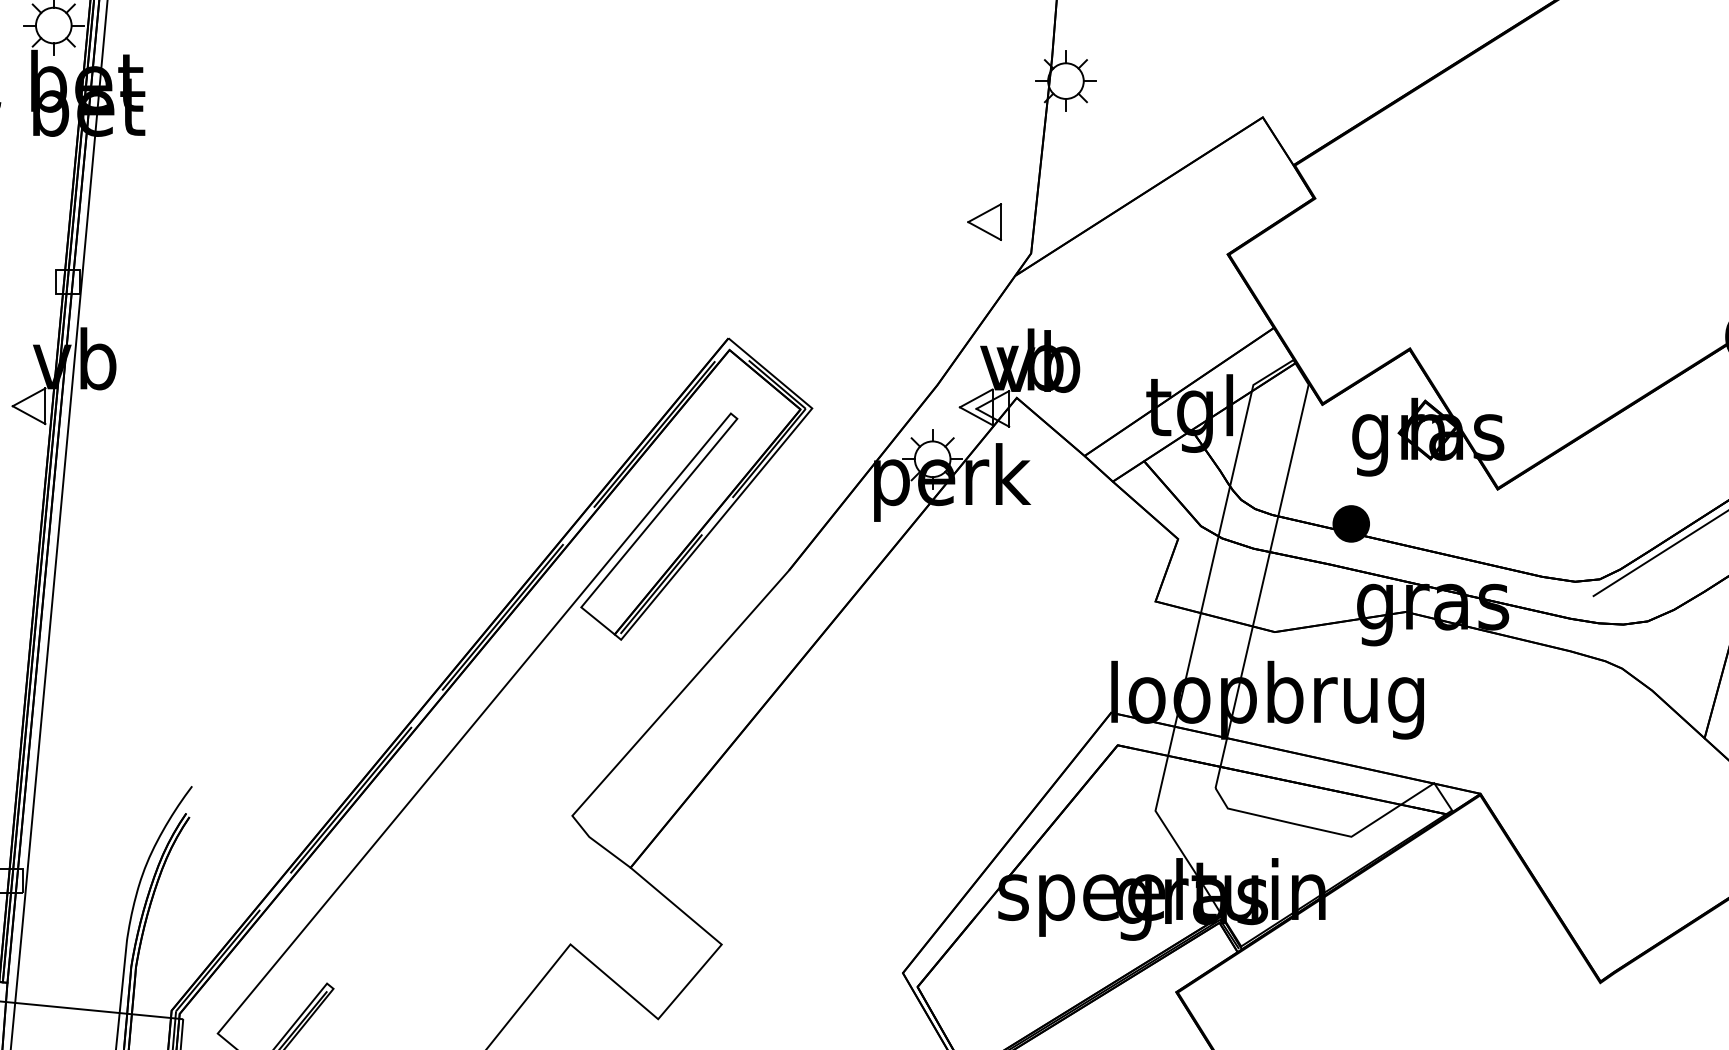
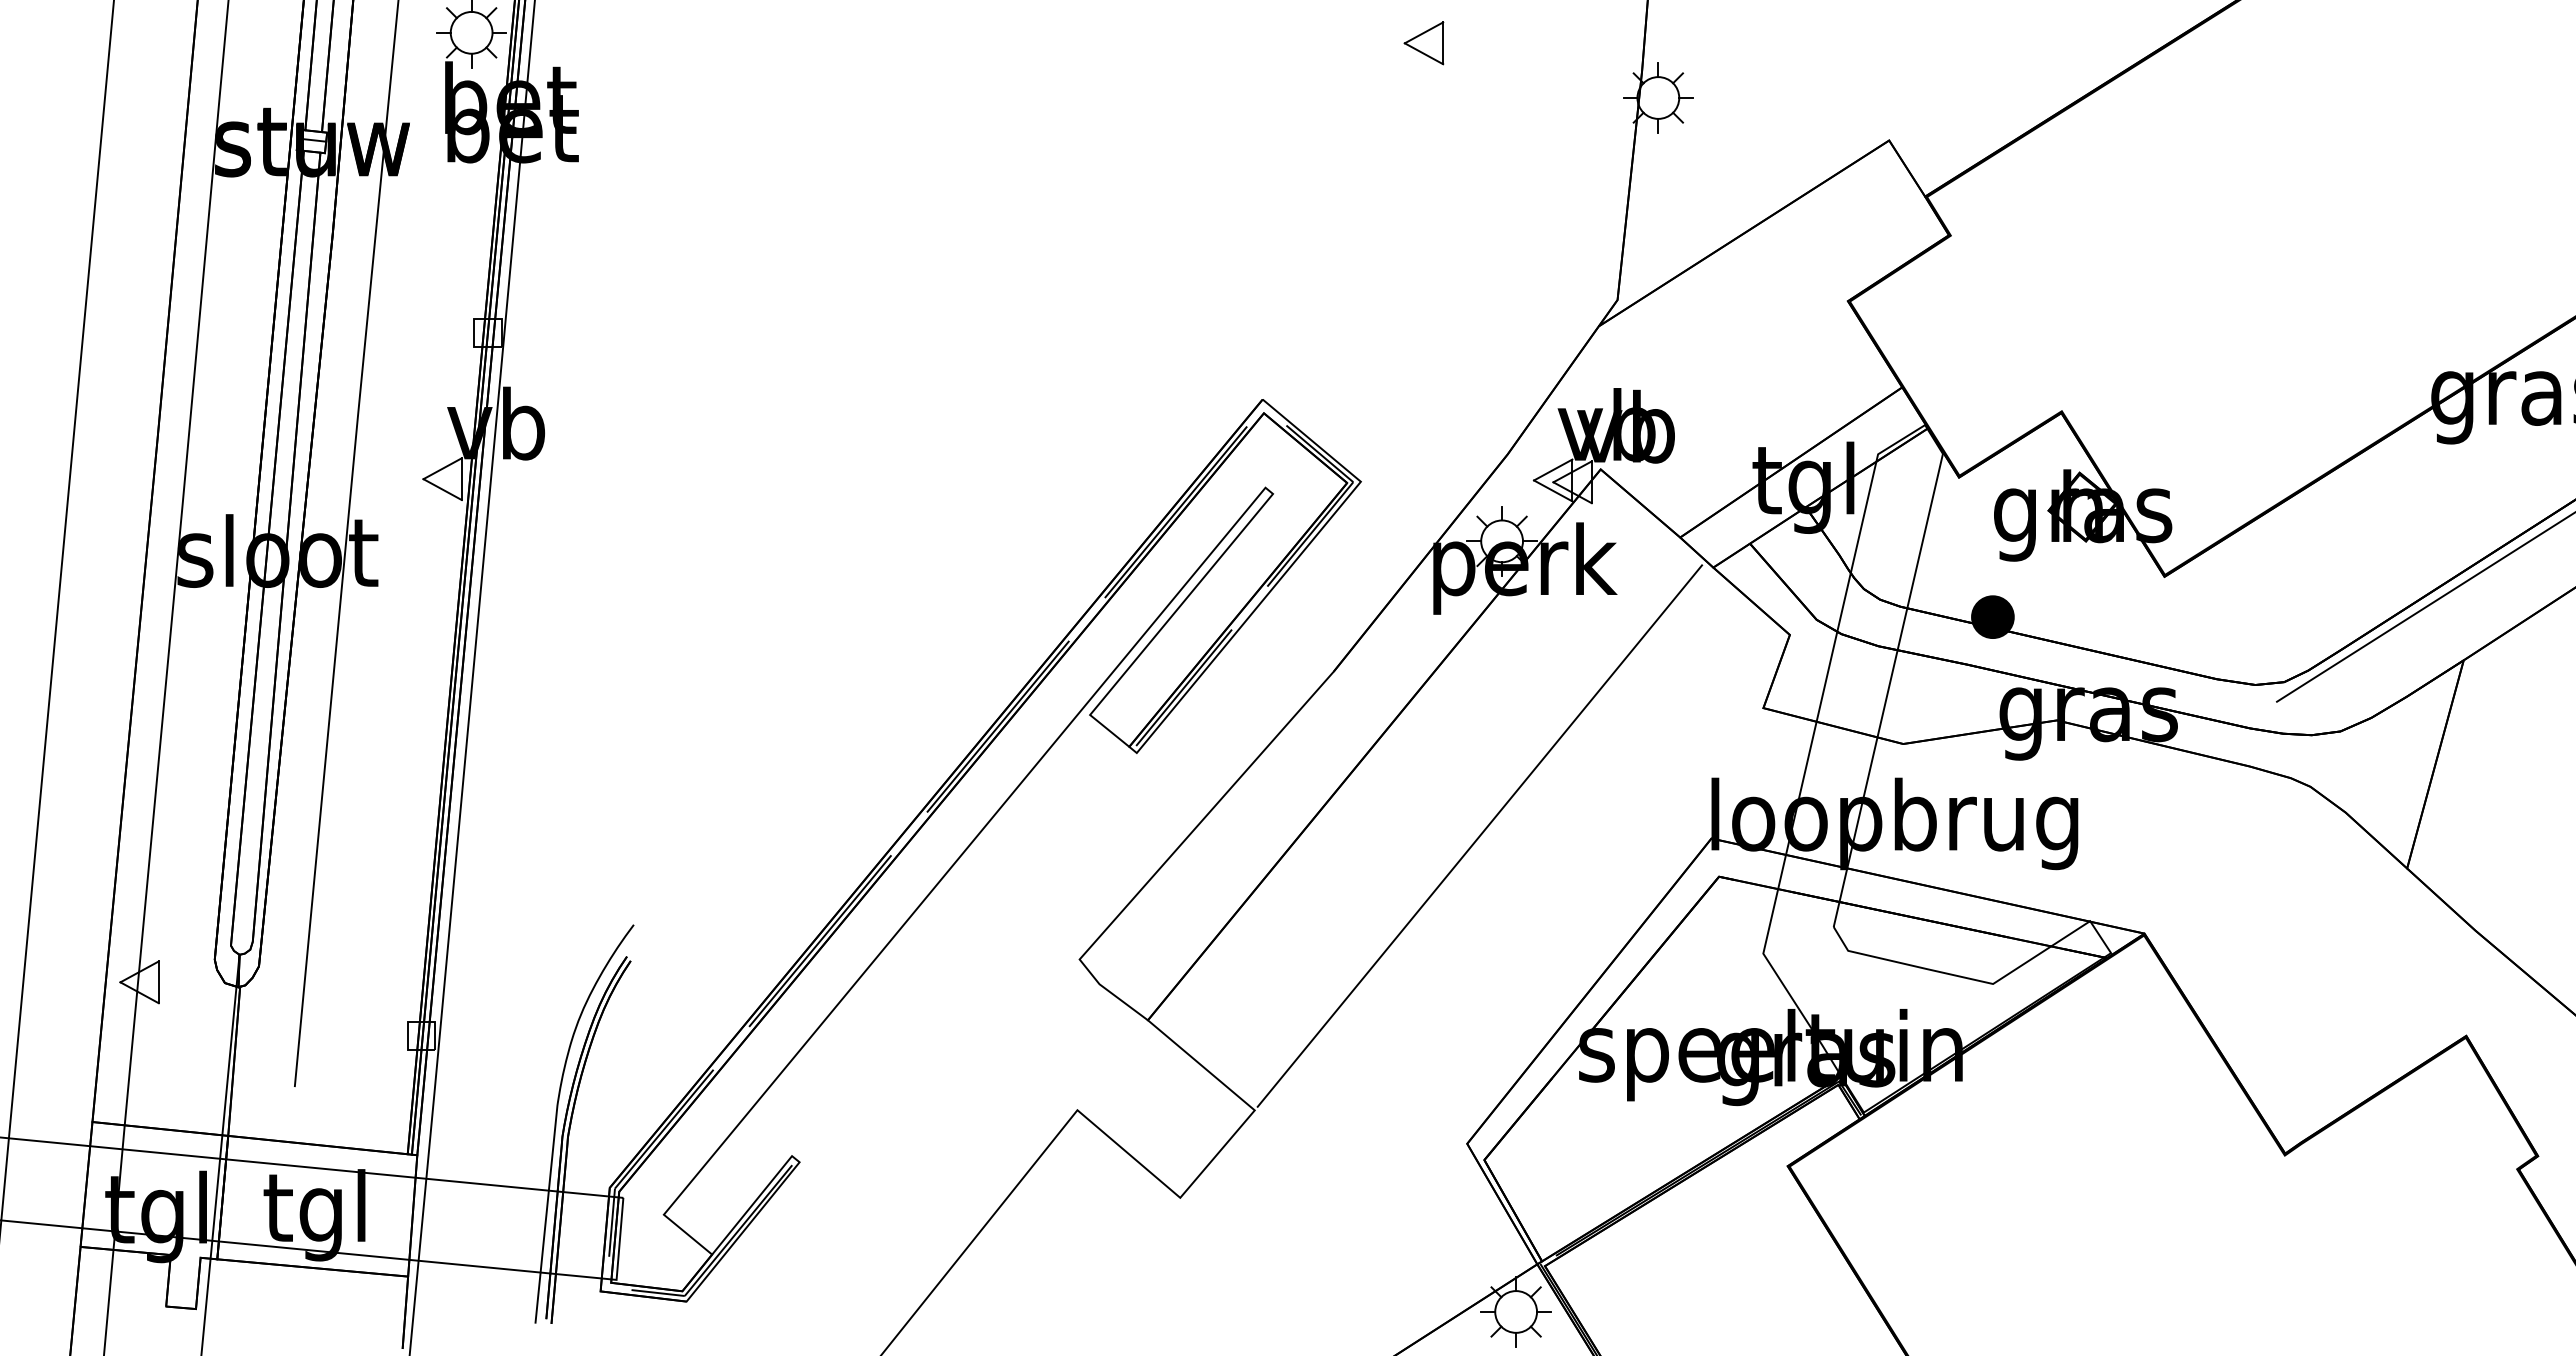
part: (984, 222) -> (1423, 43), moved
line: (913, 710) -> (1479, 835), added

